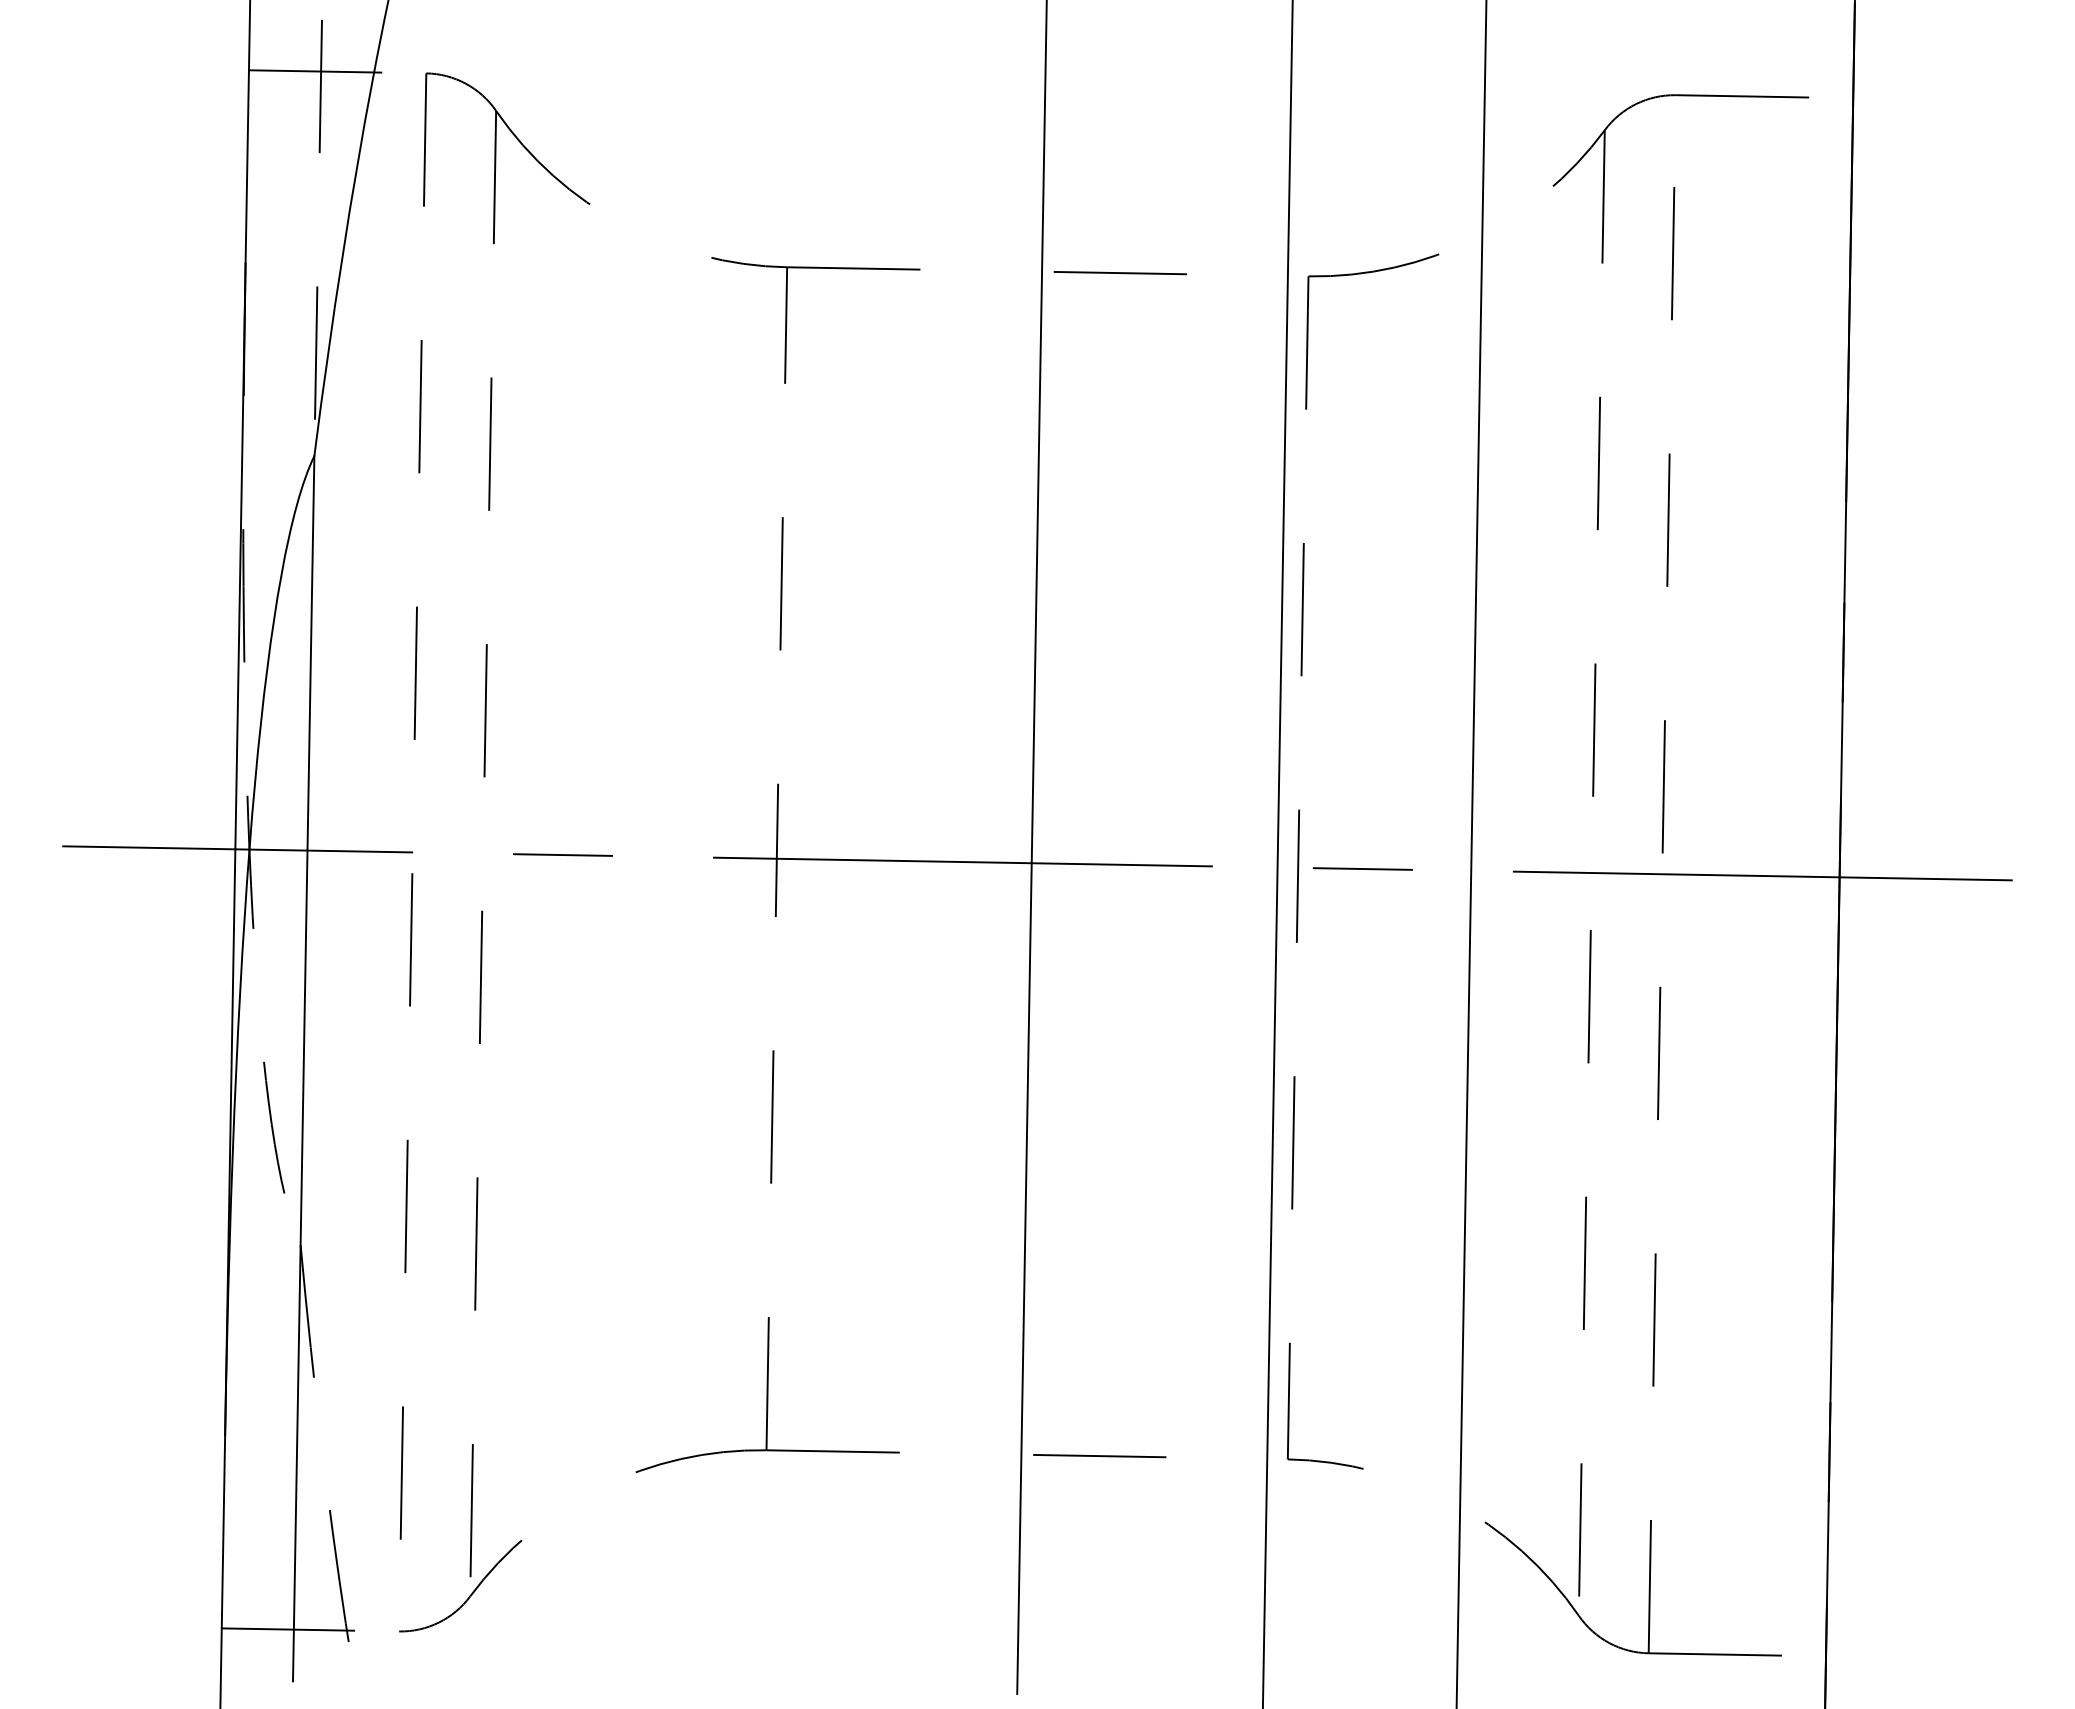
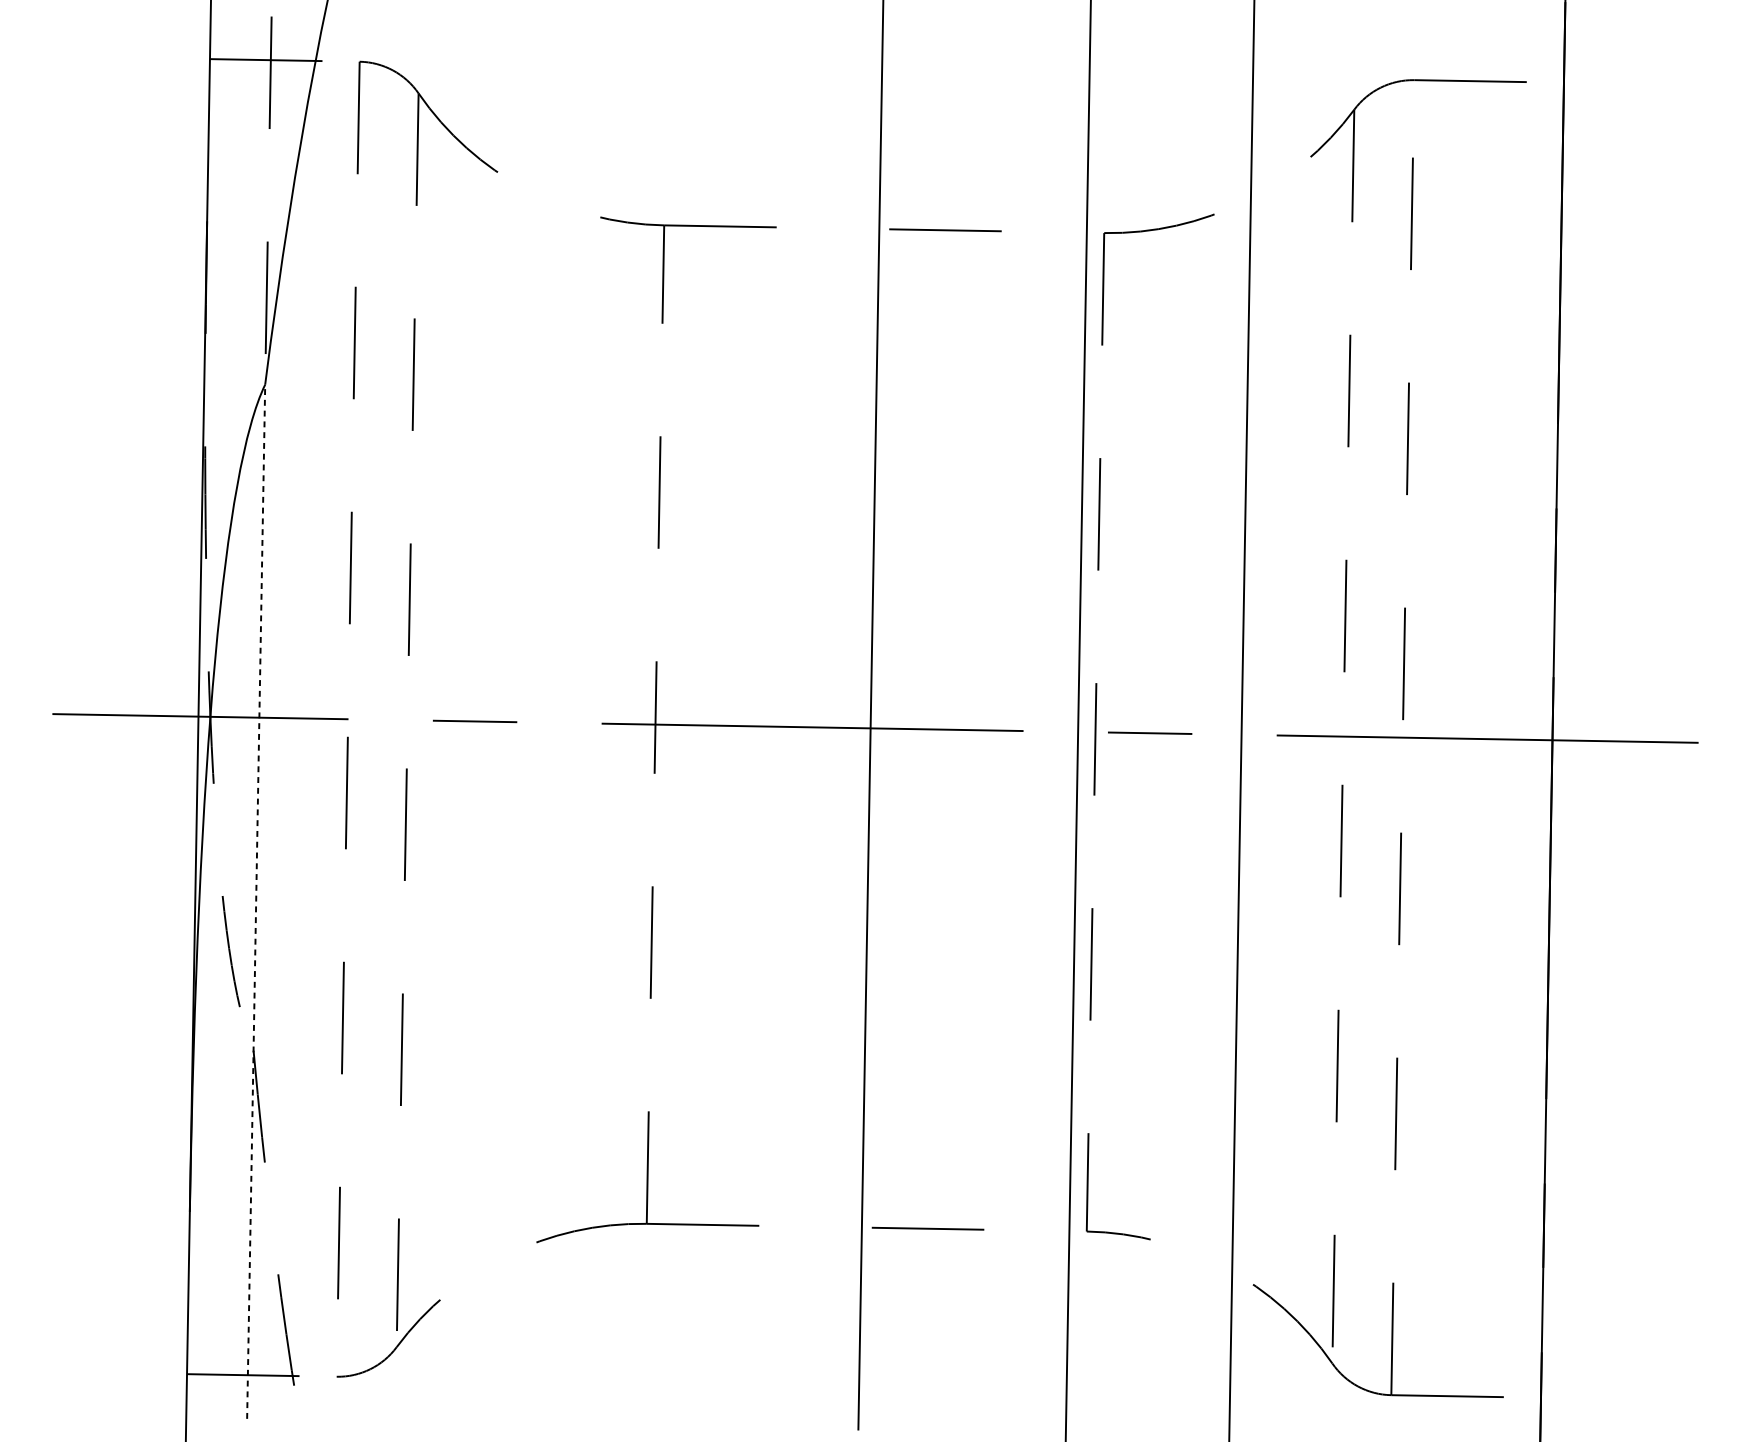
line: (303, 1068) -> (256, 901), solid -> dashed

